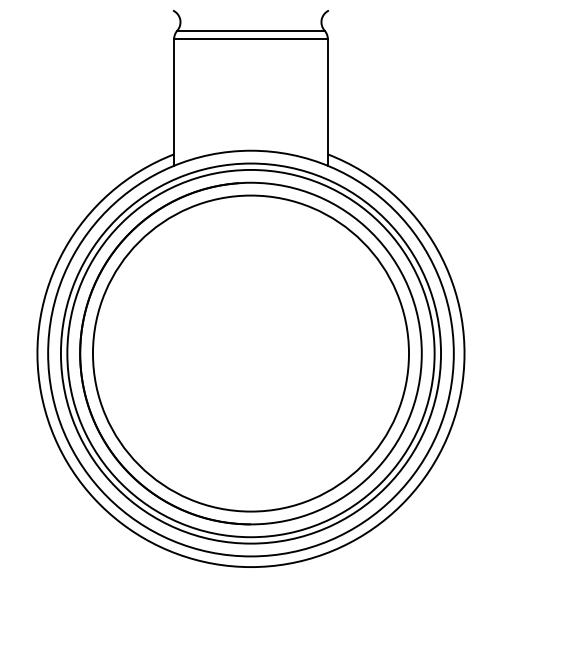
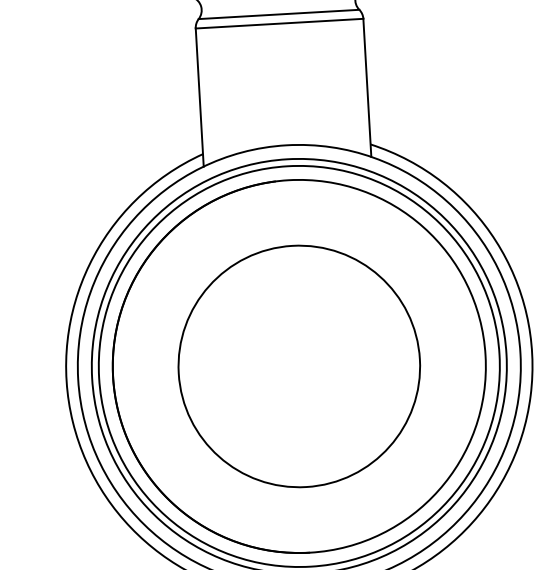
circle: (250, 353) -> (298, 366), size x0.7

